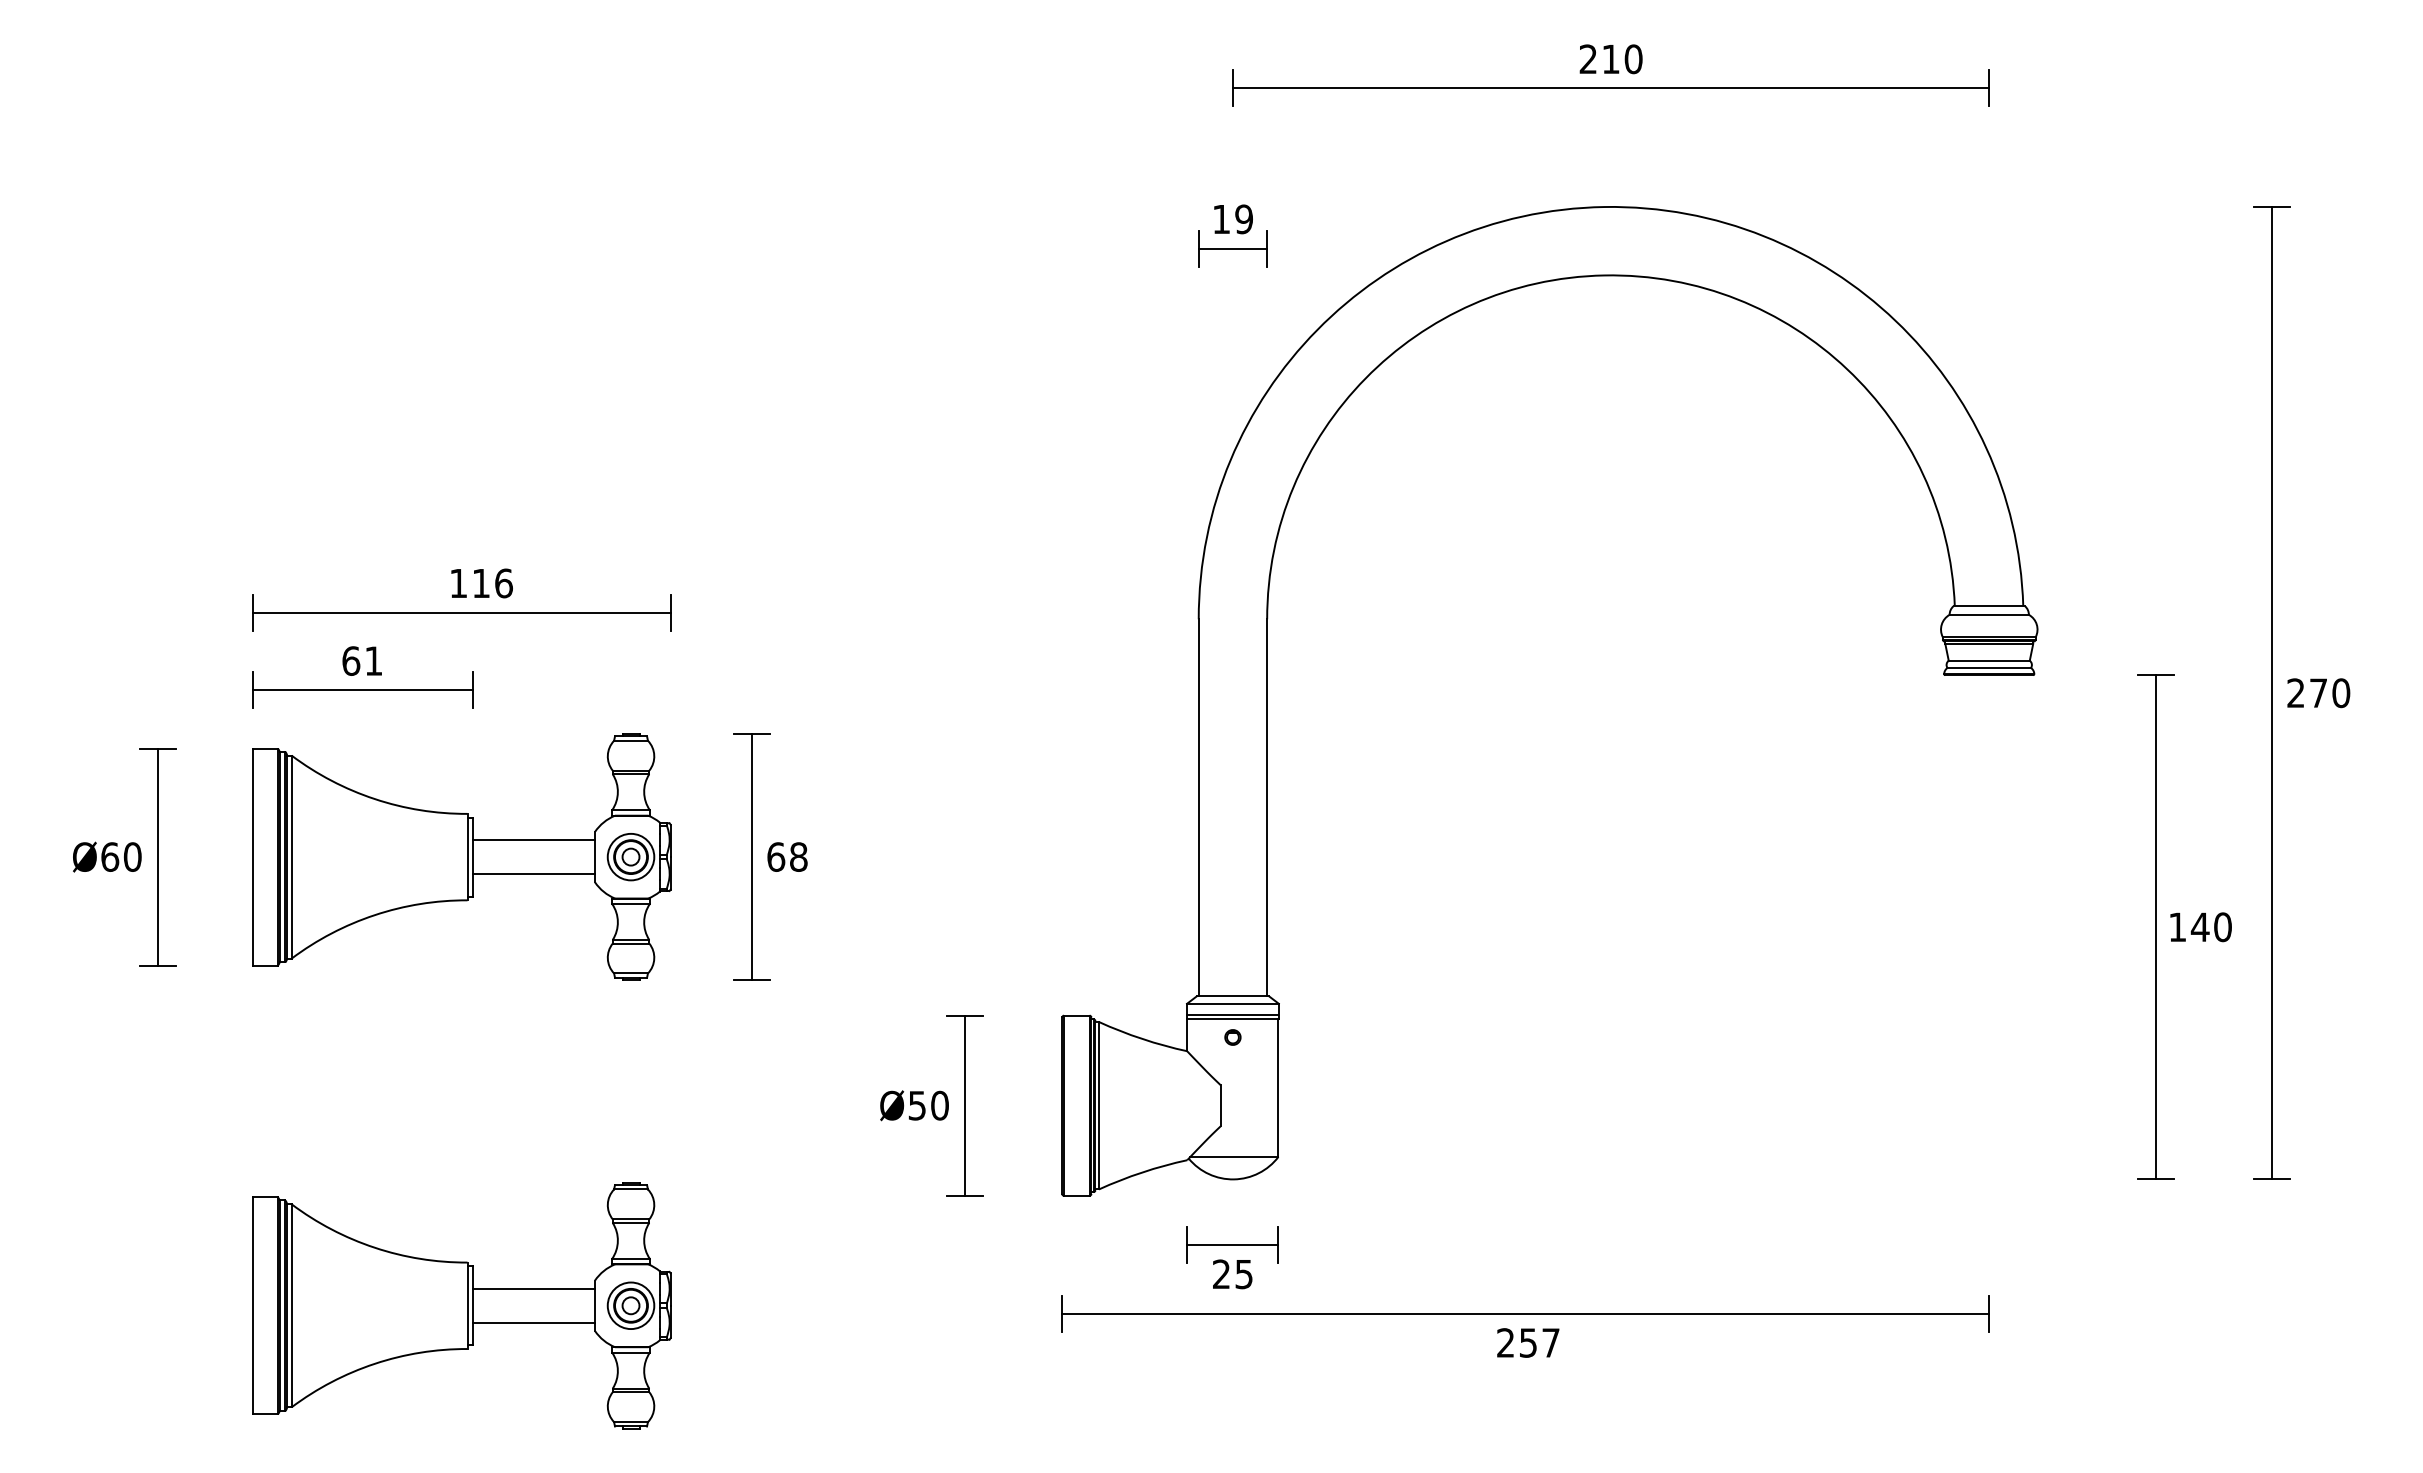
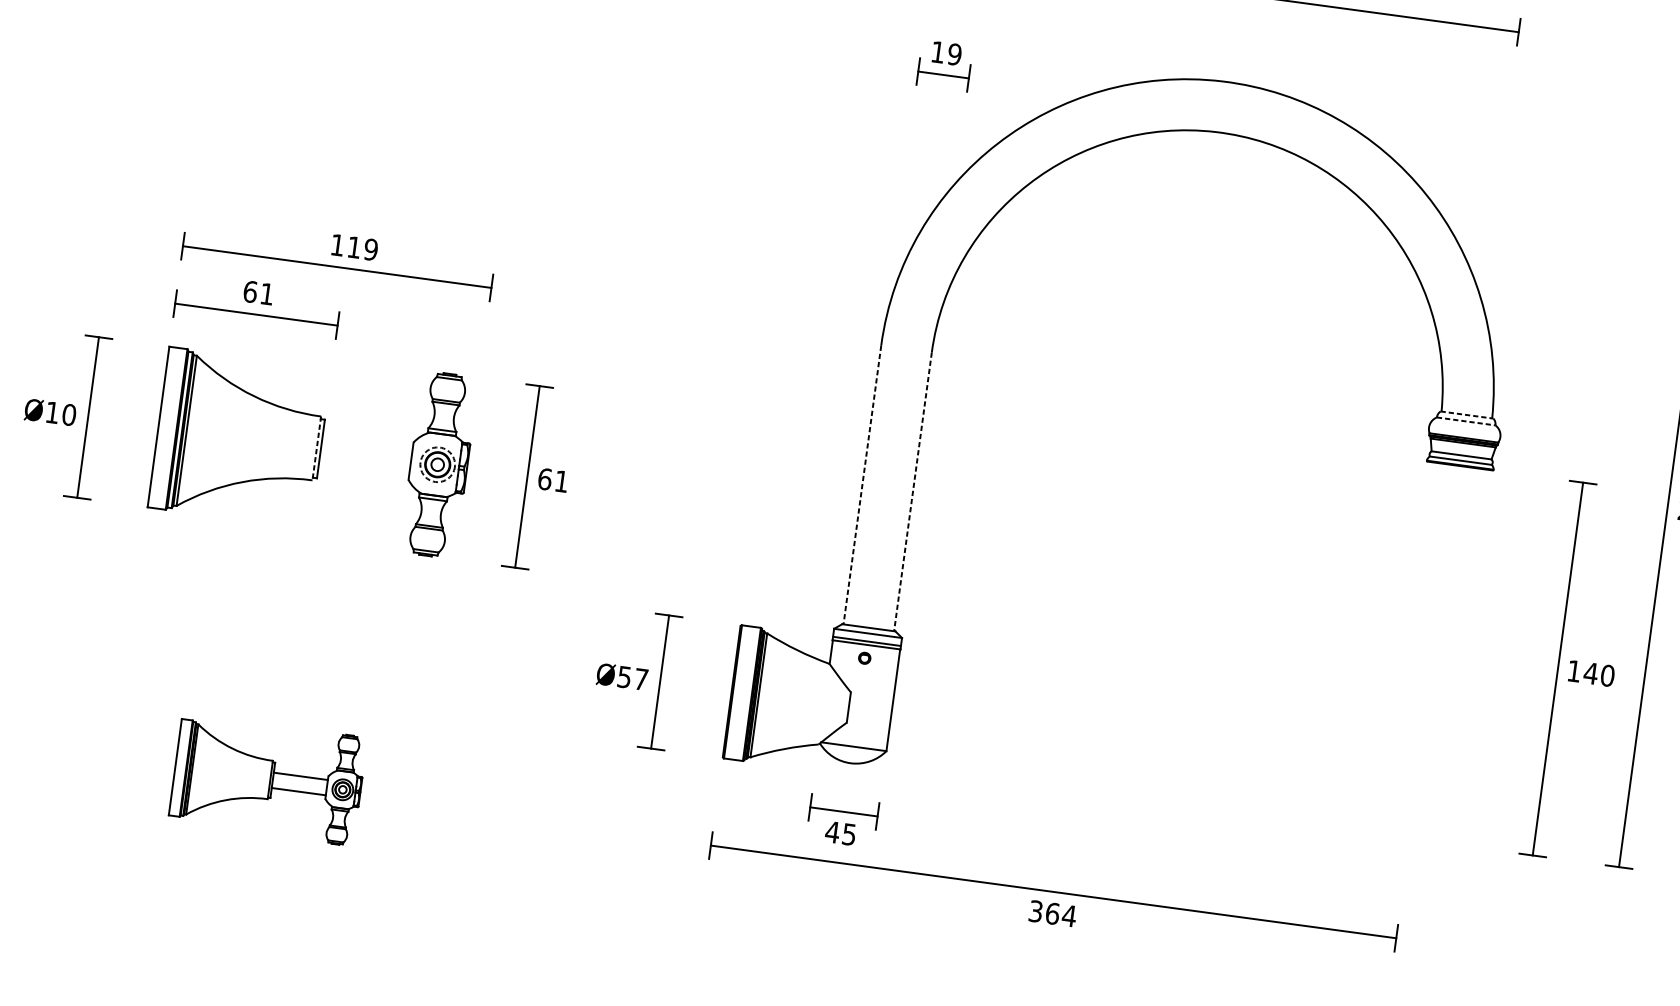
text: (503, 583) -> (370, 249), 116 -> 119
line: (1989, 606) -> (1467, 415), solid -> dashed
line: (1989, 614) -> (1466, 421), solid -> dashed
line: (1198, 808) -> (862, 485), solid -> dashed
line: (1267, 808) -> (913, 492), solid -> dashed
line: (534, 839) -> (368, 442), removed
text: (110, 856) -> (52, 412), Ø60 -> Ø10
circle: (630, 856) -> (437, 464), solid -> dashed
text: (798, 856) -> (561, 481), 68 -> 61
line: (467, 857) -> (316, 448), solid -> dashed
line: (534, 874) -> (364, 467), removed
text: (939, 1105) -> (640, 679), Ø50 -> Ø57
text: (1221, 1273) -> (832, 831), 25 -> 45
part: (461, 1305) -> (267, 779), size x0.6
text: (1528, 1342) -> (1052, 913), 257 -> 364

